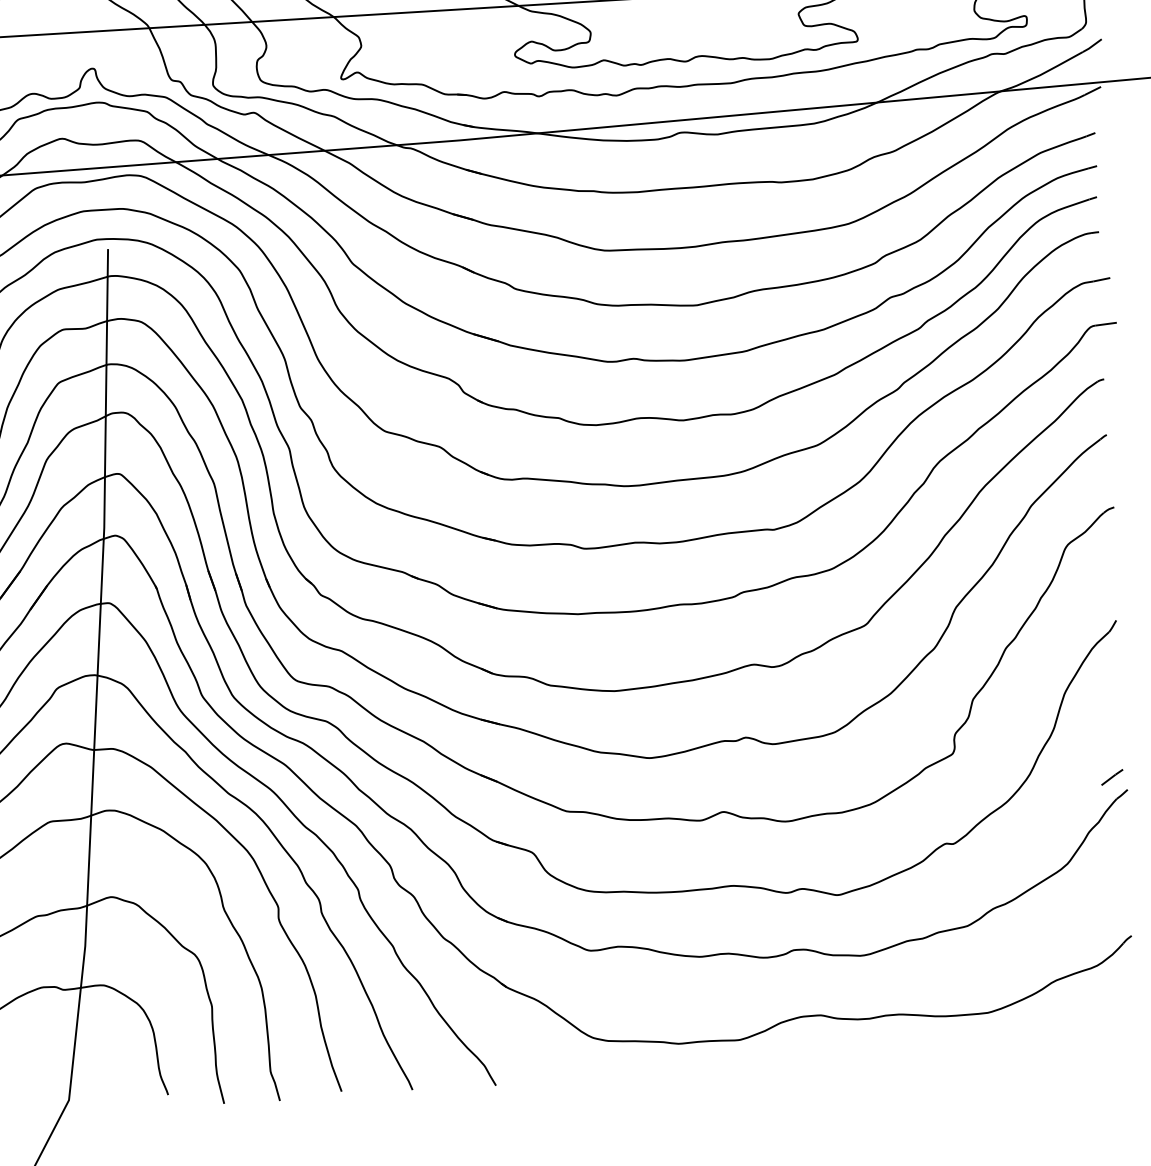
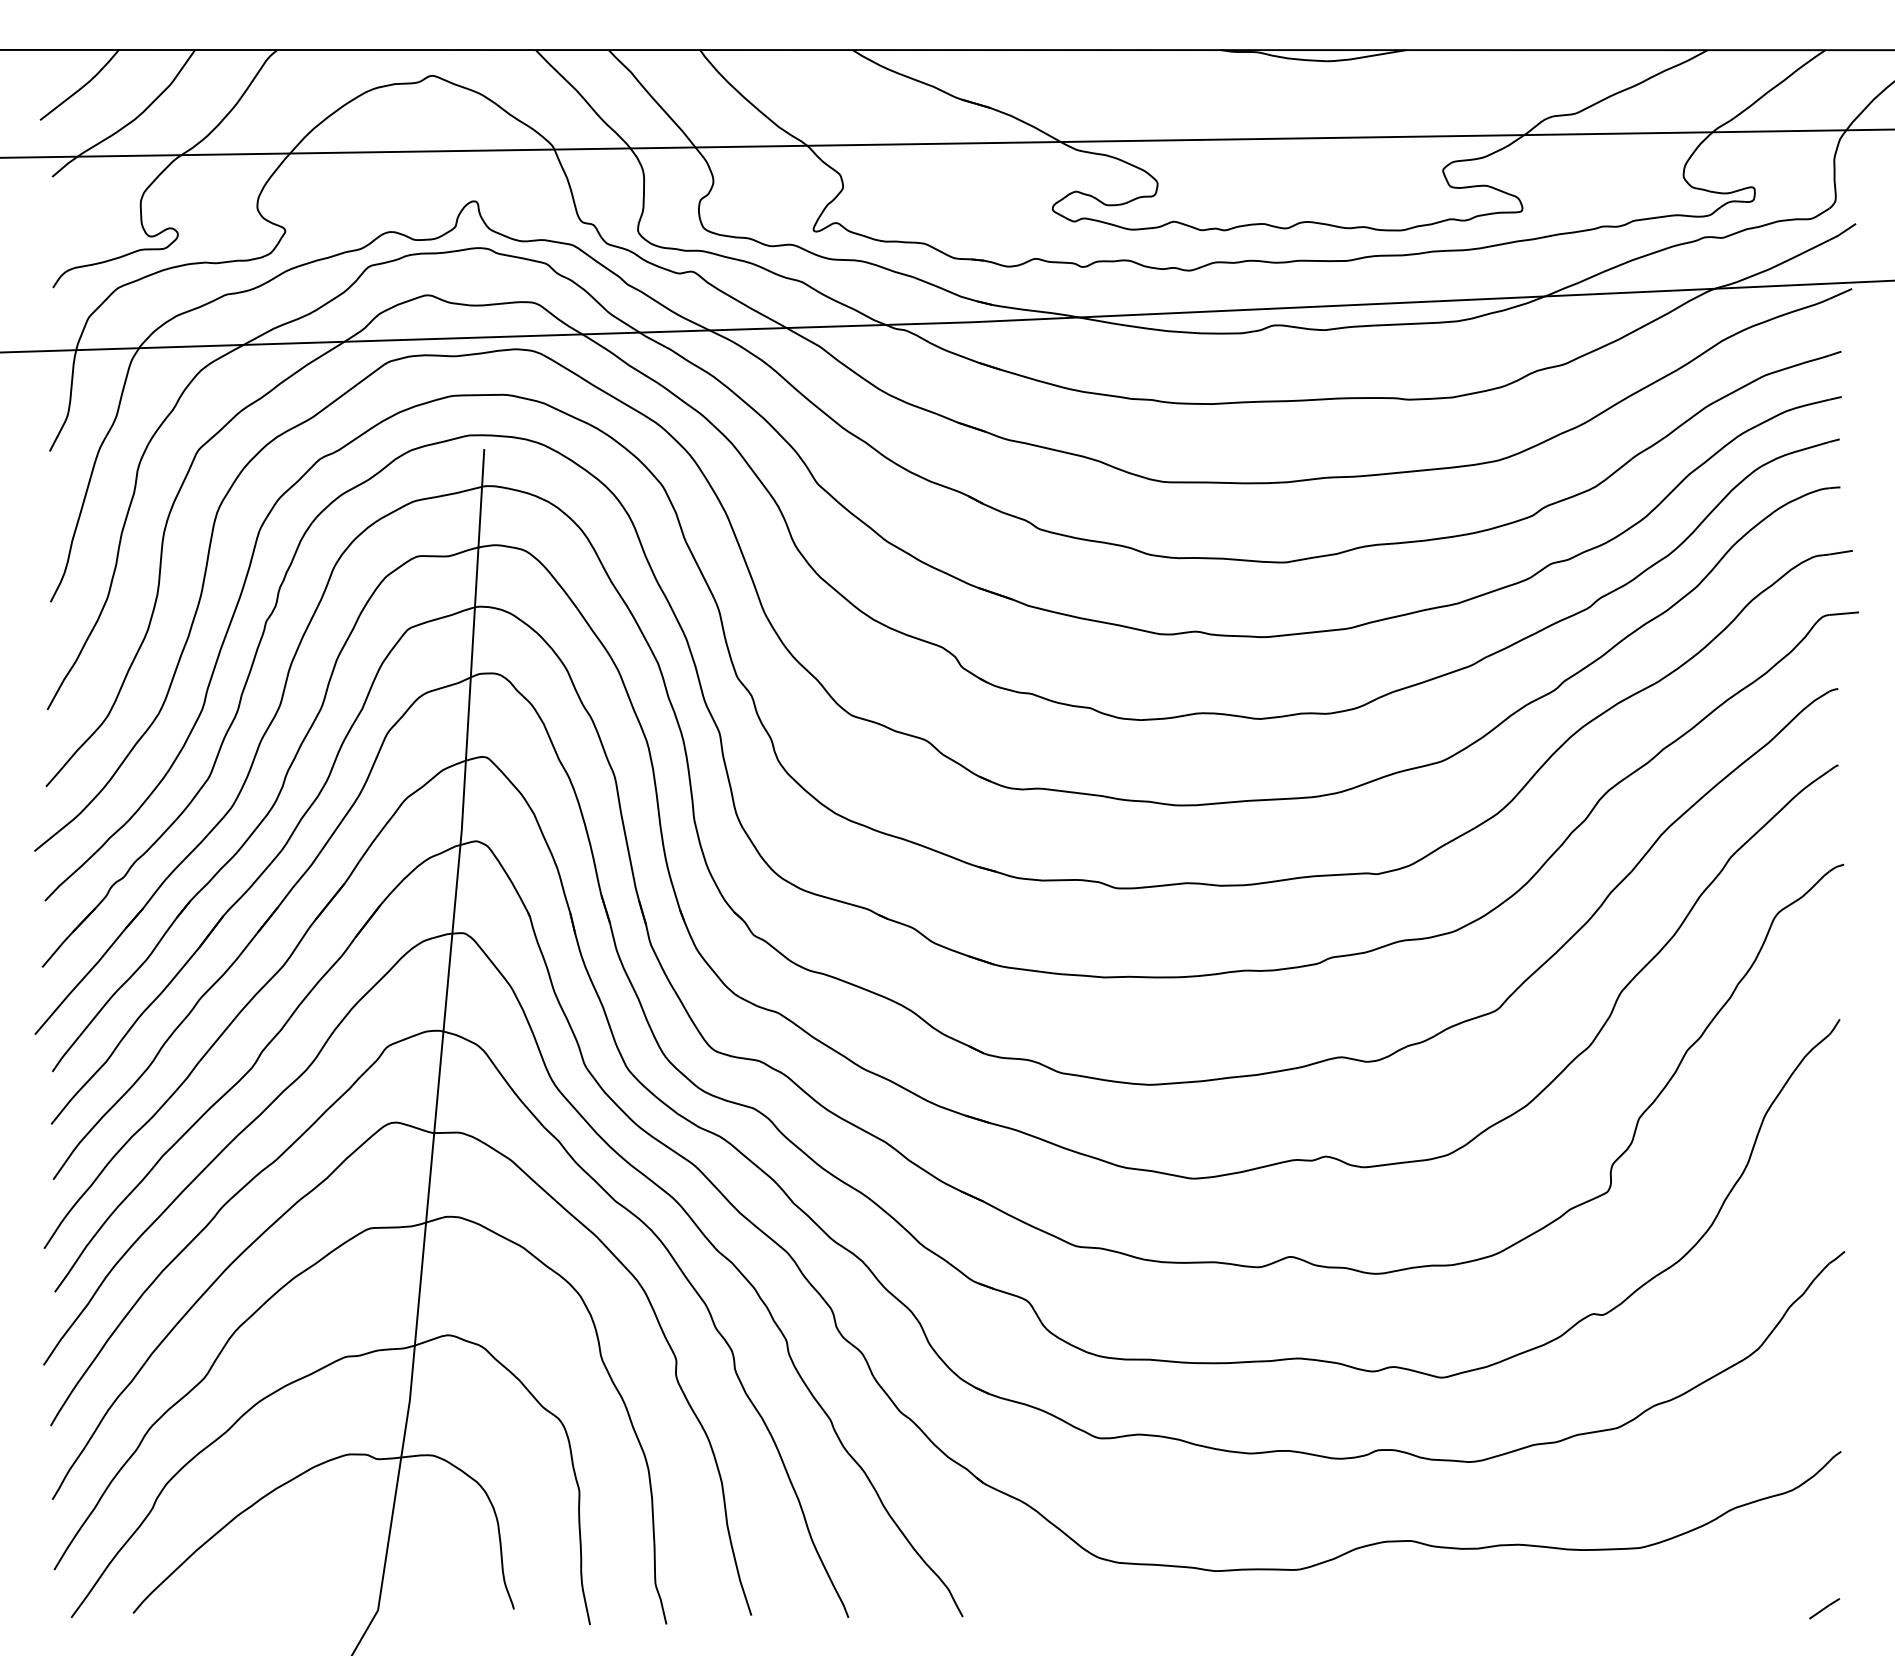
line: (1112, 777) -> (1824, 1608), moved

